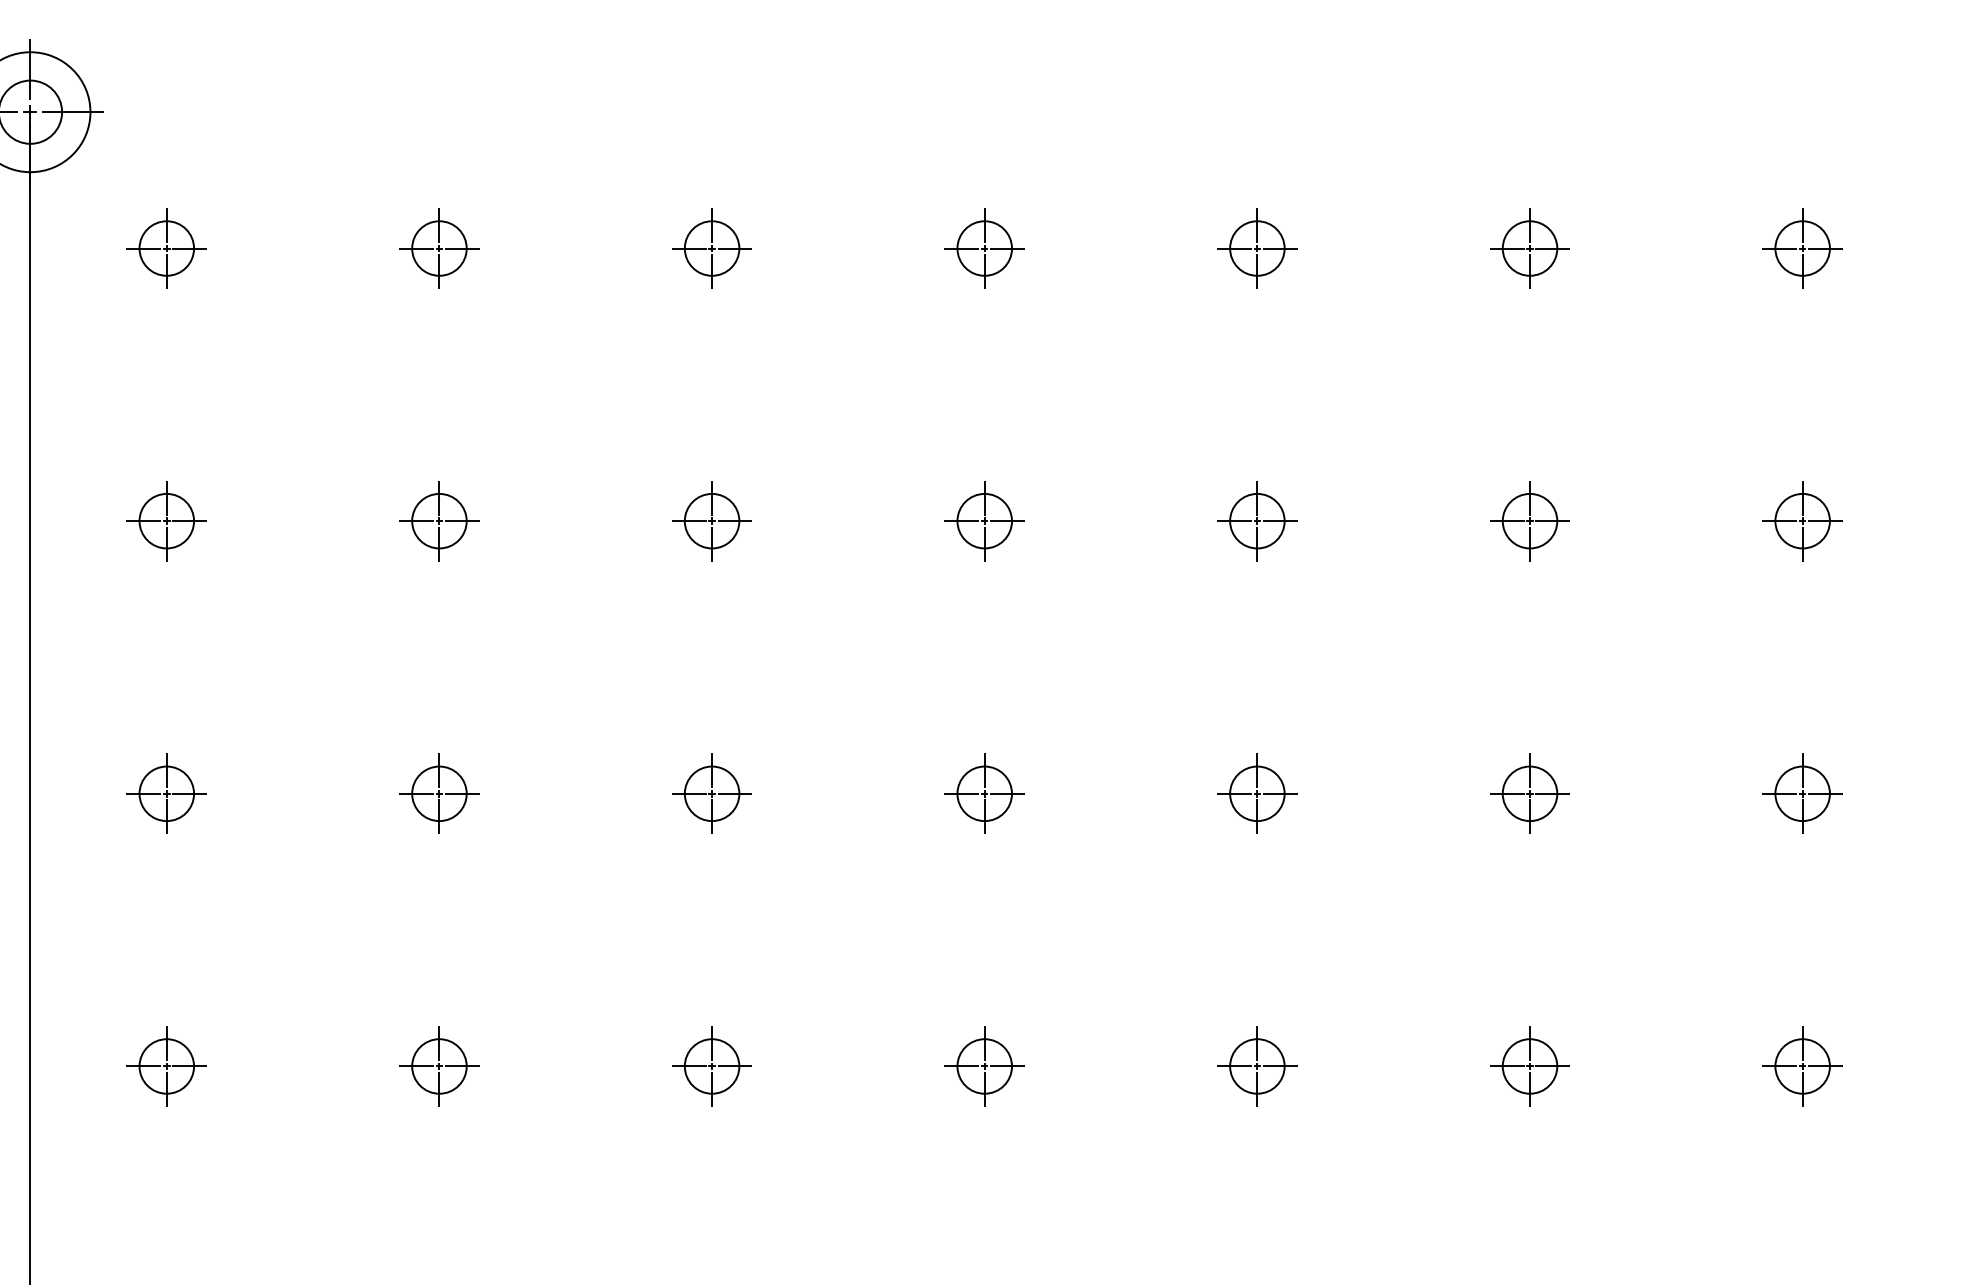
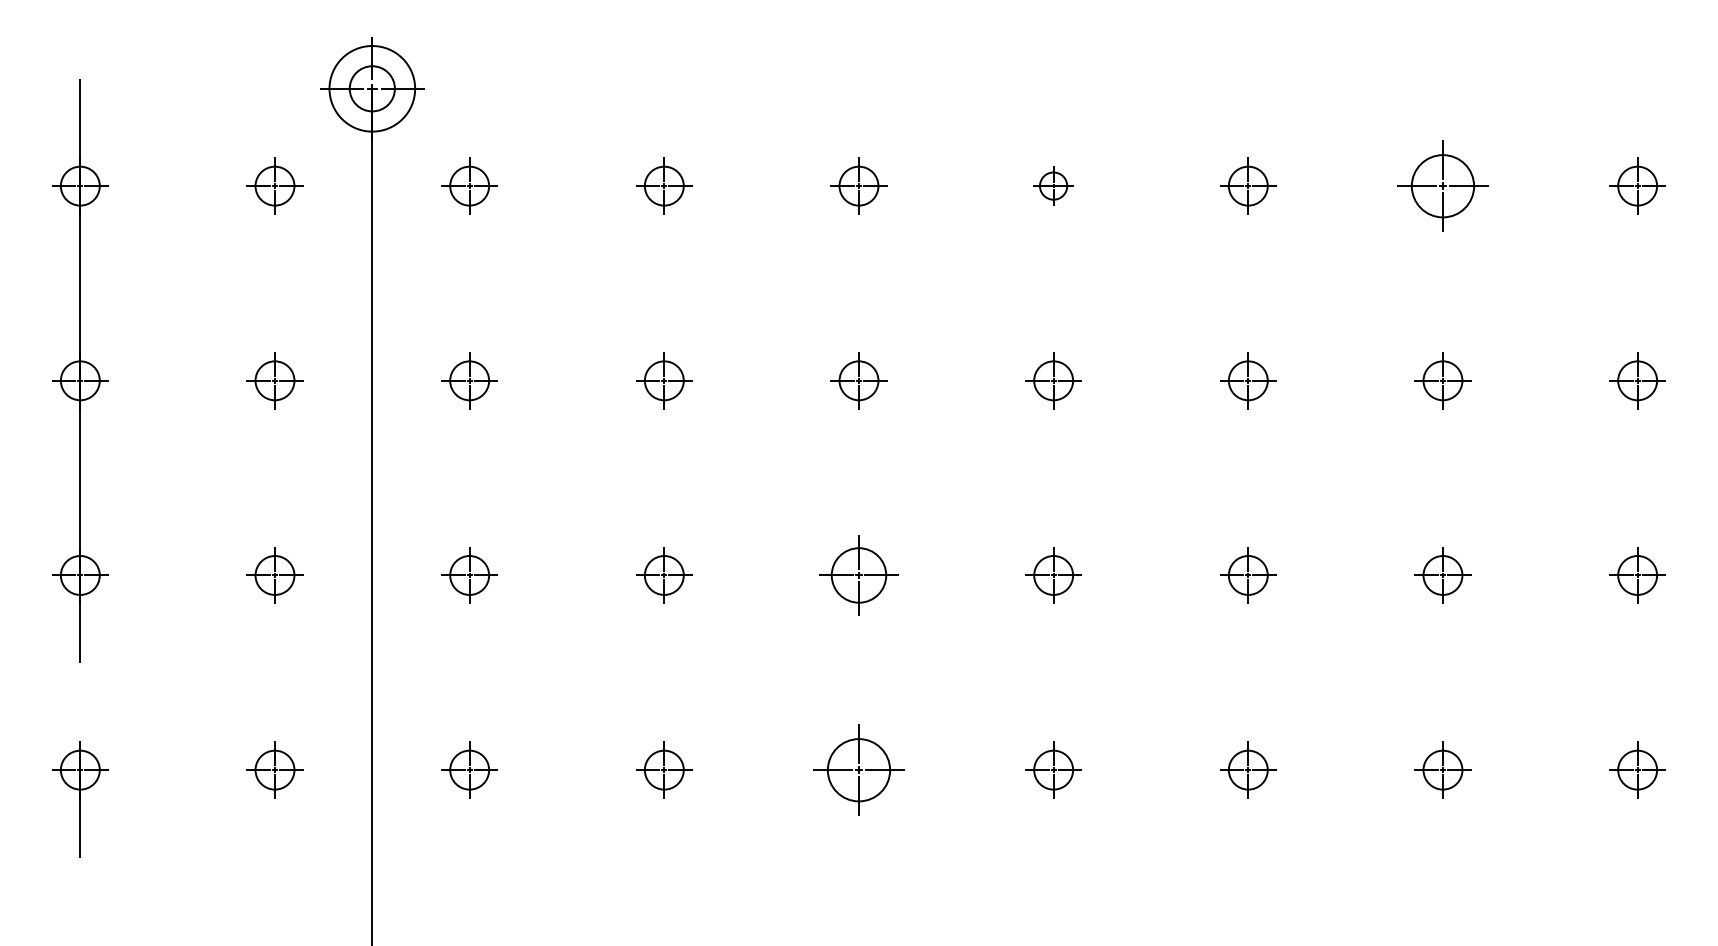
part: (984, 247) -> (1053, 185), size x0.7
part: (1529, 247) -> (1442, 185), size x1.6
part: (711, 793) -> (858, 575), size x1.4
part: (711, 1065) -> (858, 769), size x1.6

